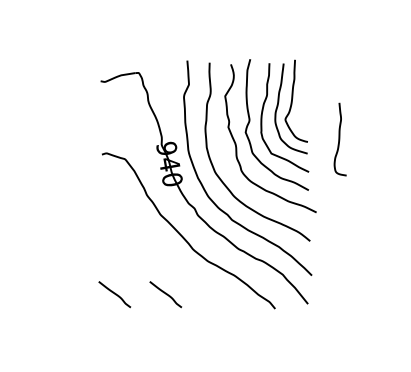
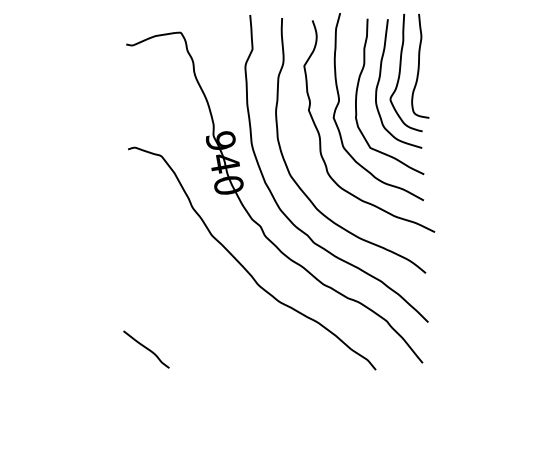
curve: (339, 139) -> (419, 66), moved
curve: (165, 294) -> (218, 349), removed

